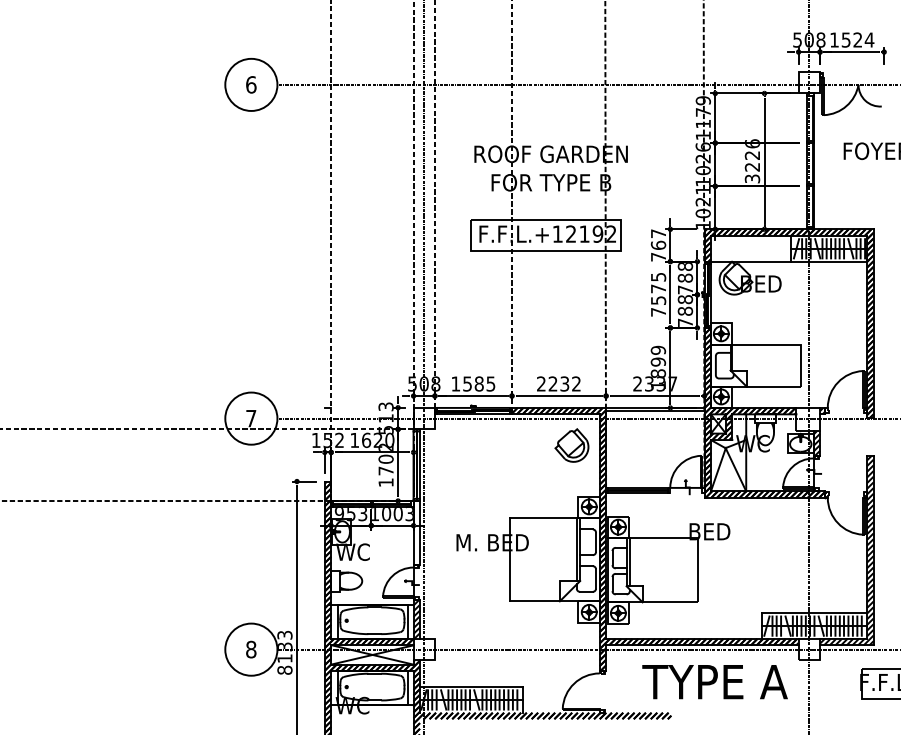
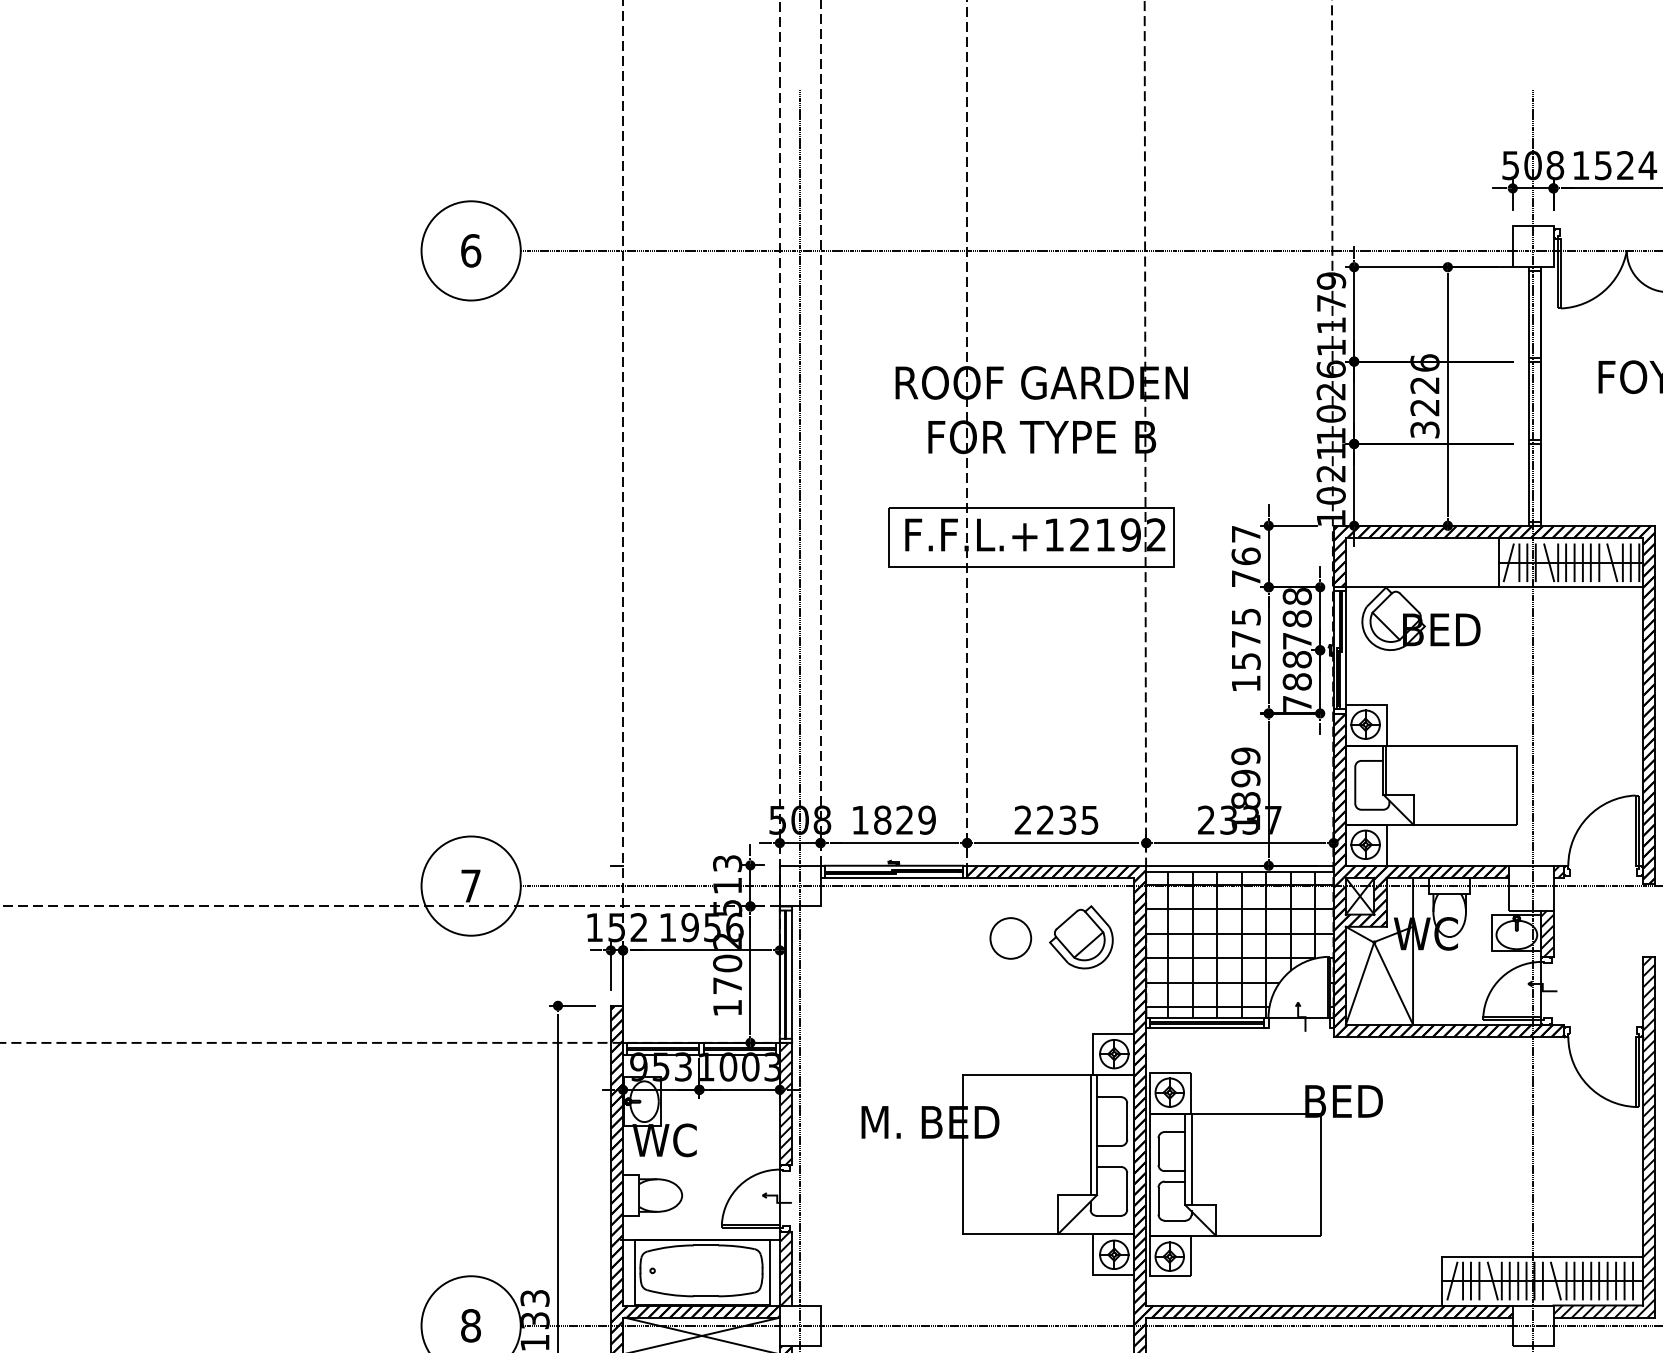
text: (658, 312) -> (1246, 684), 7575 -> 1575
text: (479, 383) -> (905, 819), 1585 -> 1829
text: (576, 383) -> (1090, 819), 2232 -> 2235
text: (377, 440) -> (711, 927), 1620 -> 1956
part: (534, 445) -> (1010, 937), added
hatch: (655, 449) -> (1240, 944), added
hatch: (416, 532) -> (785, 1102), added

